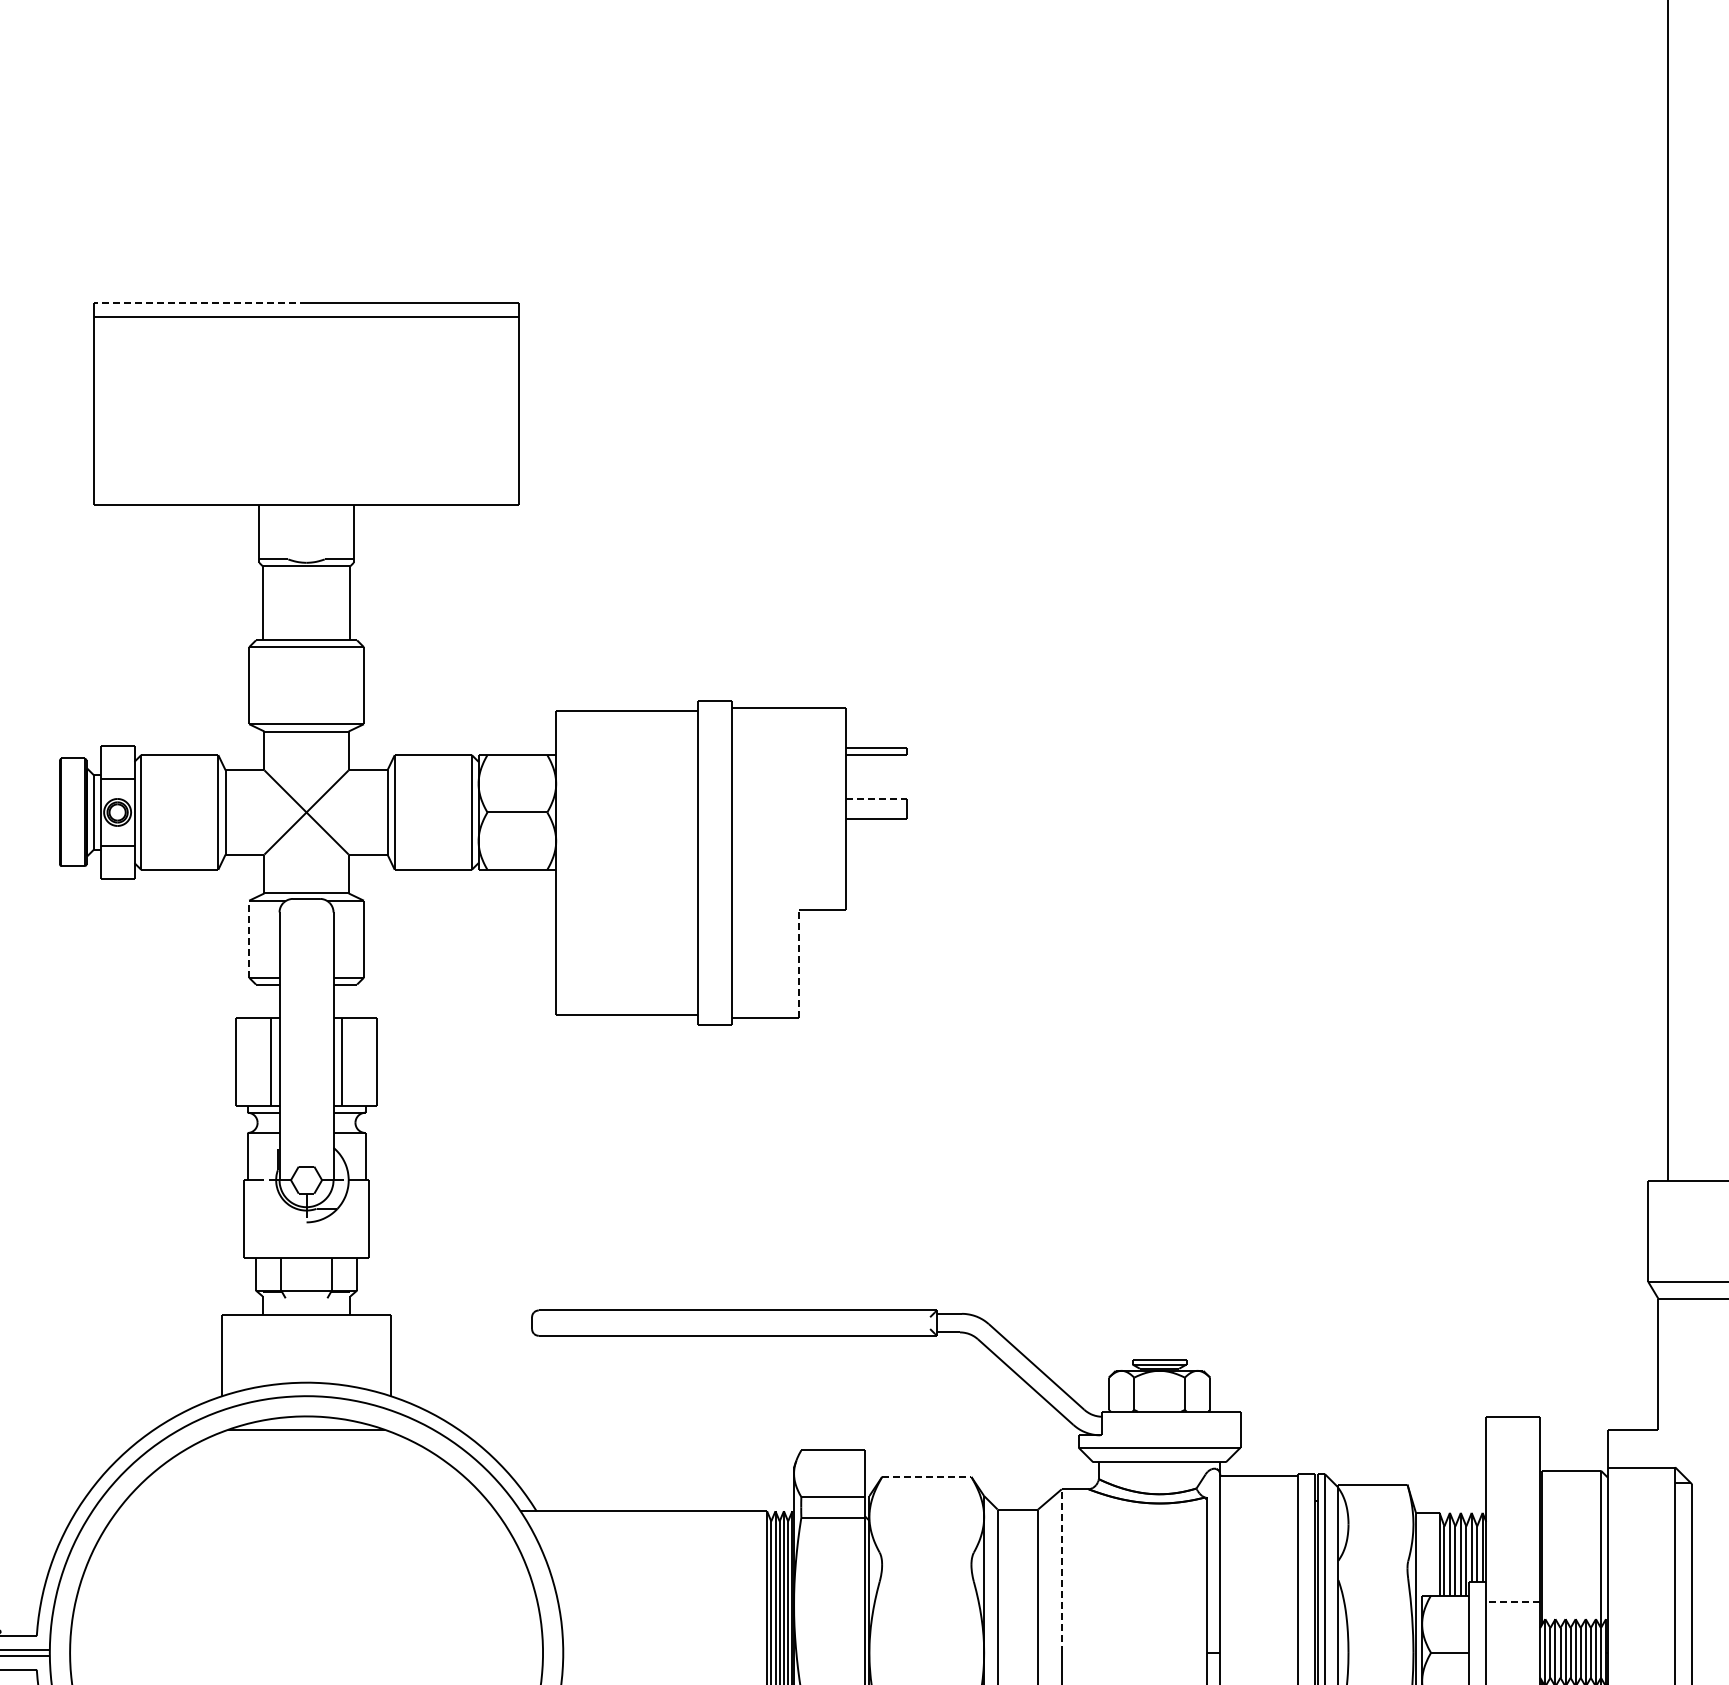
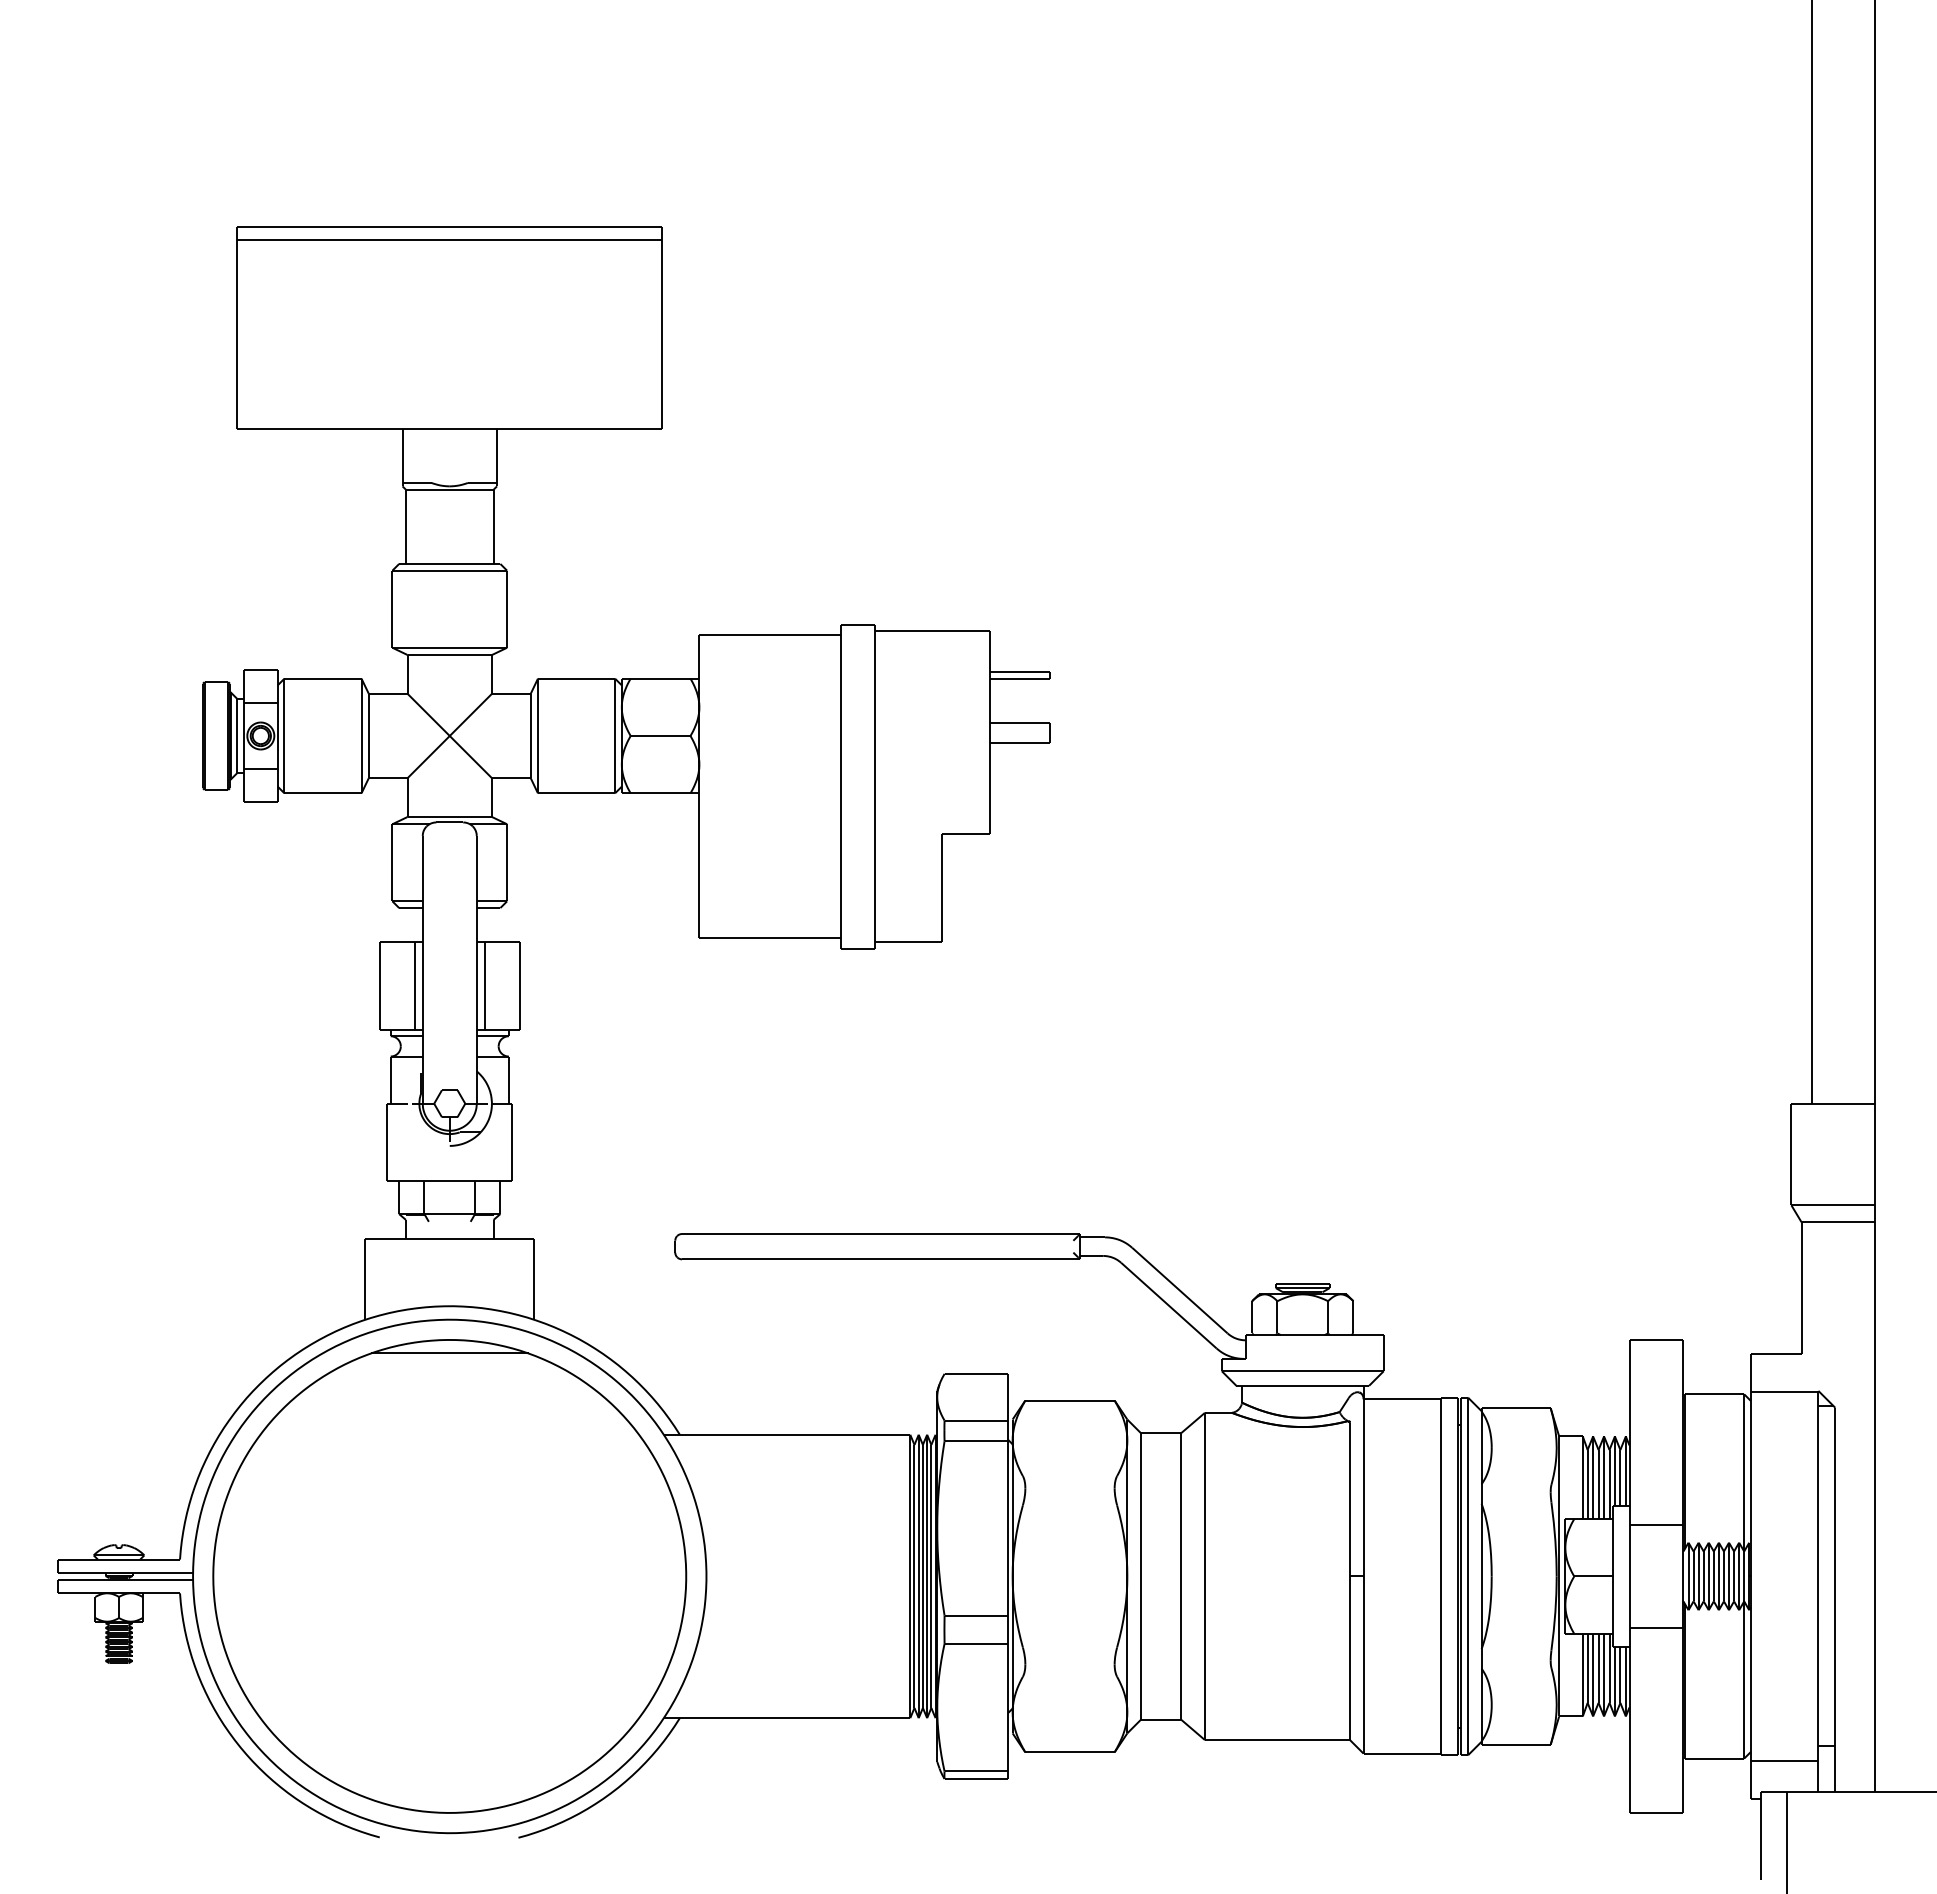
line: (200, 302) -> (343, 226), dashed -> solid
line: (877, 798) -> (1020, 722), dashed -> solid
line: (249, 938) -> (392, 862), dashed -> solid
line: (799, 963) -> (942, 887), dashed -> solid
line: (927, 1476) -> (1070, 1400), dashed -> solid
line: (1061, 1570) -> (1204, 1494), dashed -> solid
line: (1513, 1601) -> (1656, 1525), dashed -> solid

